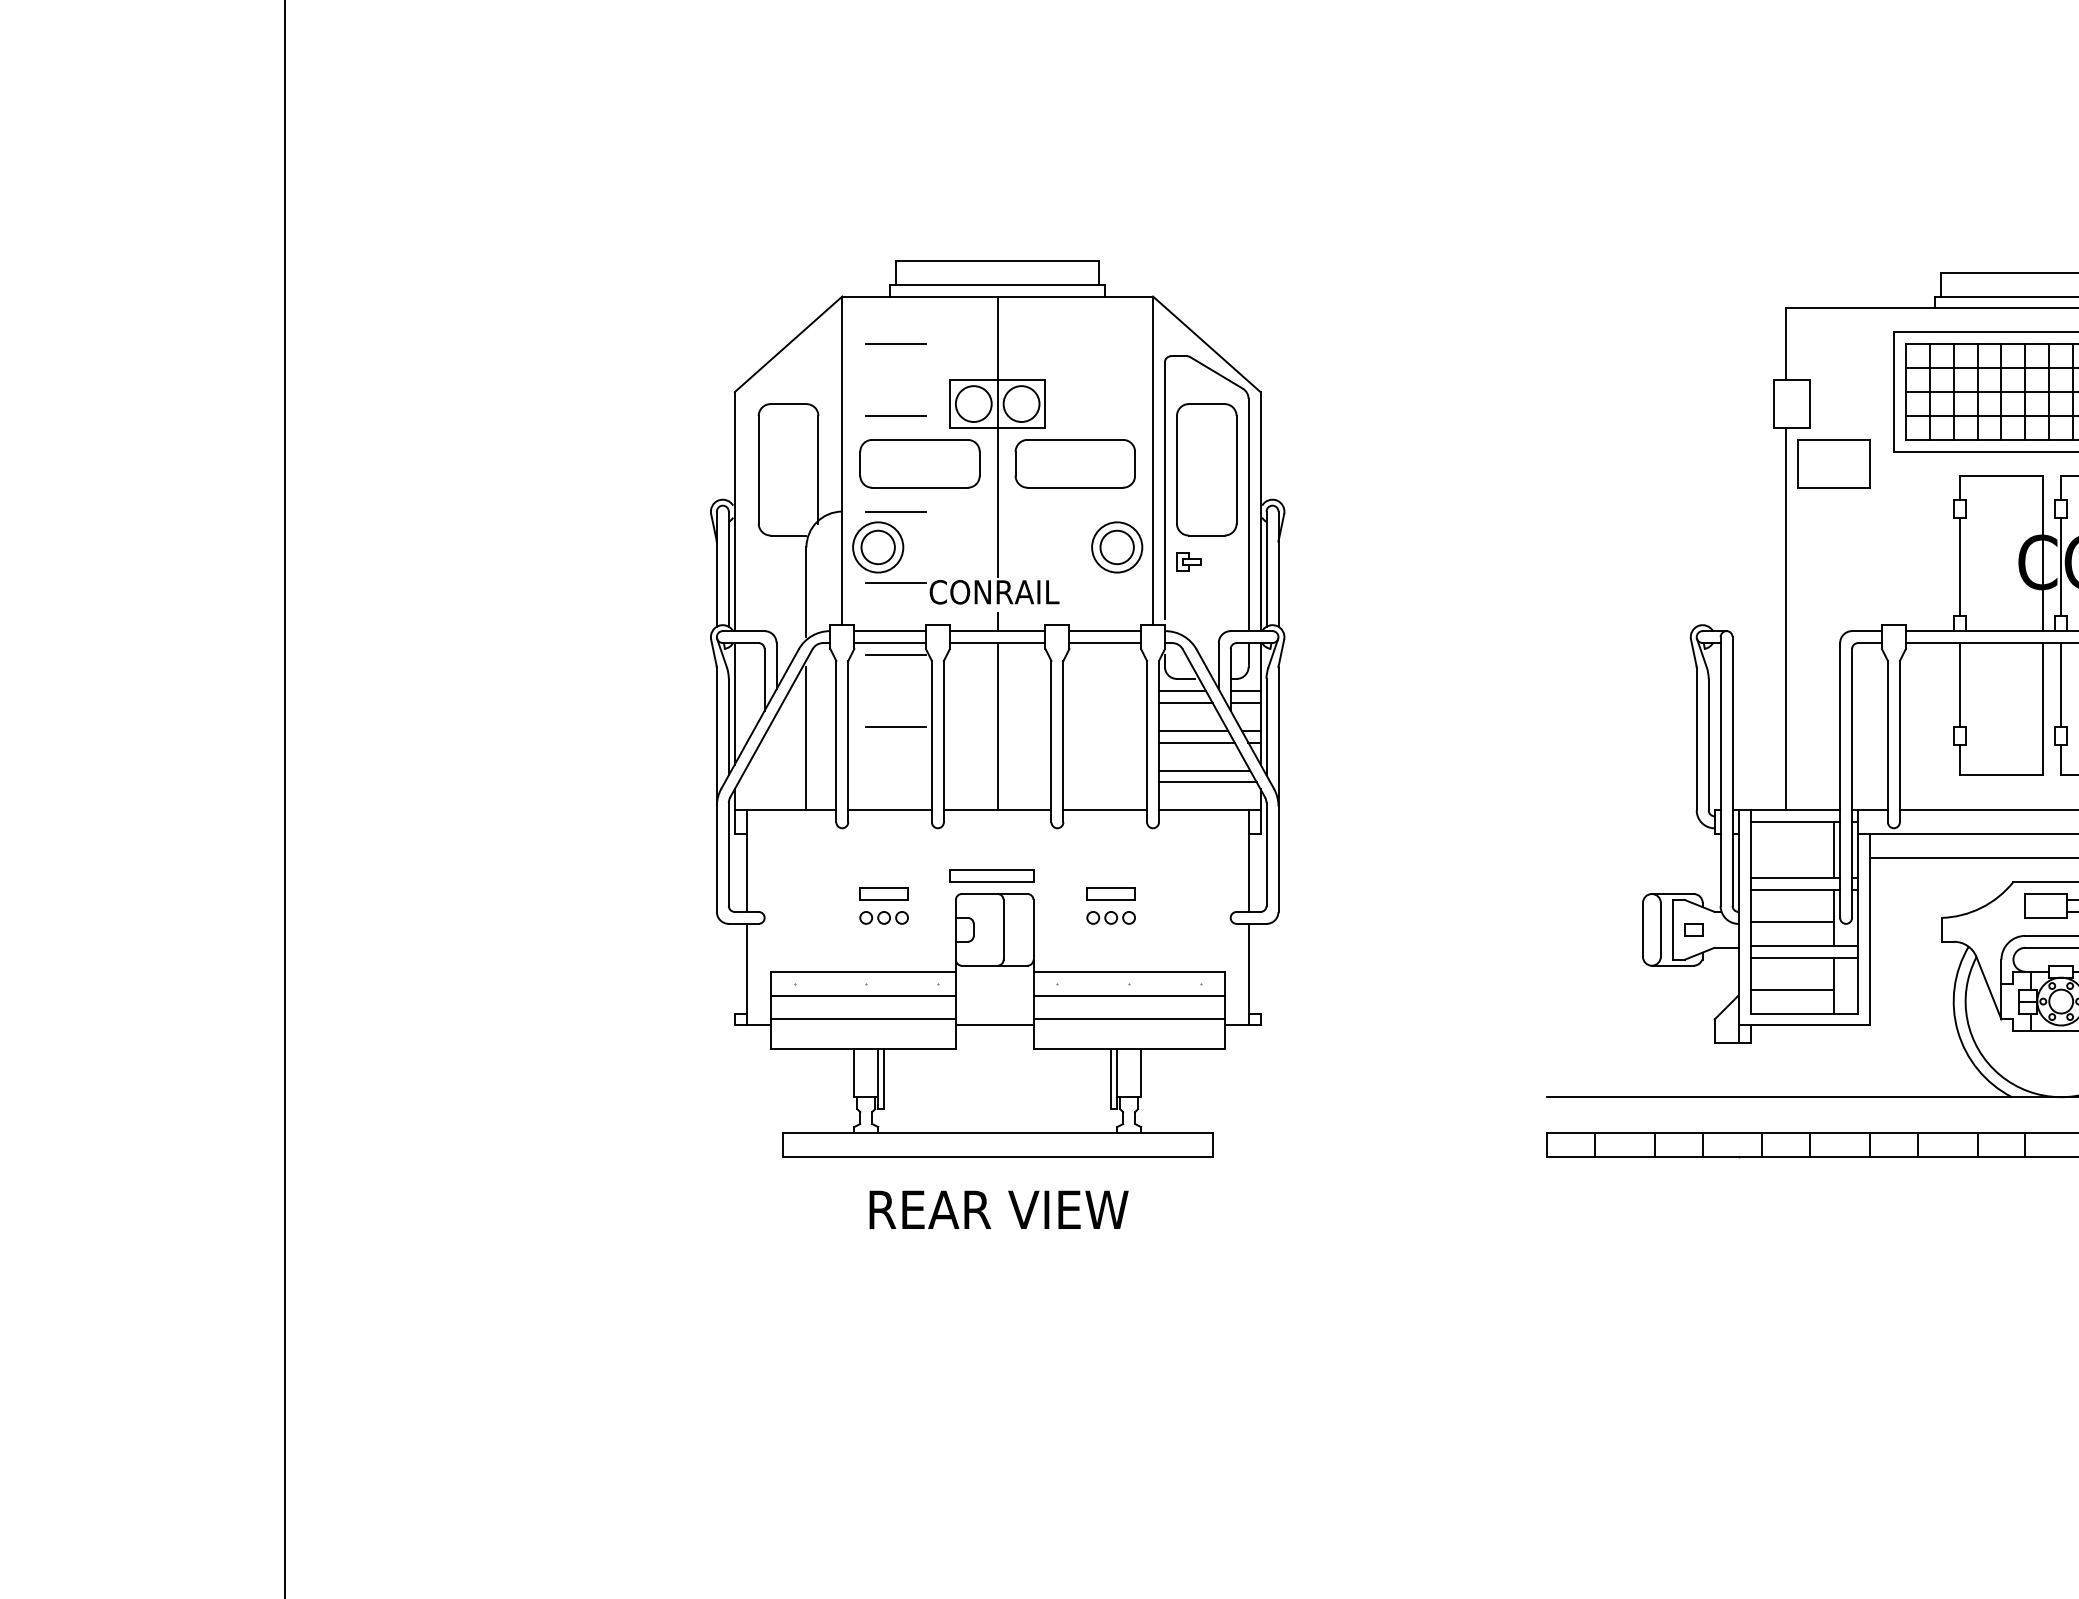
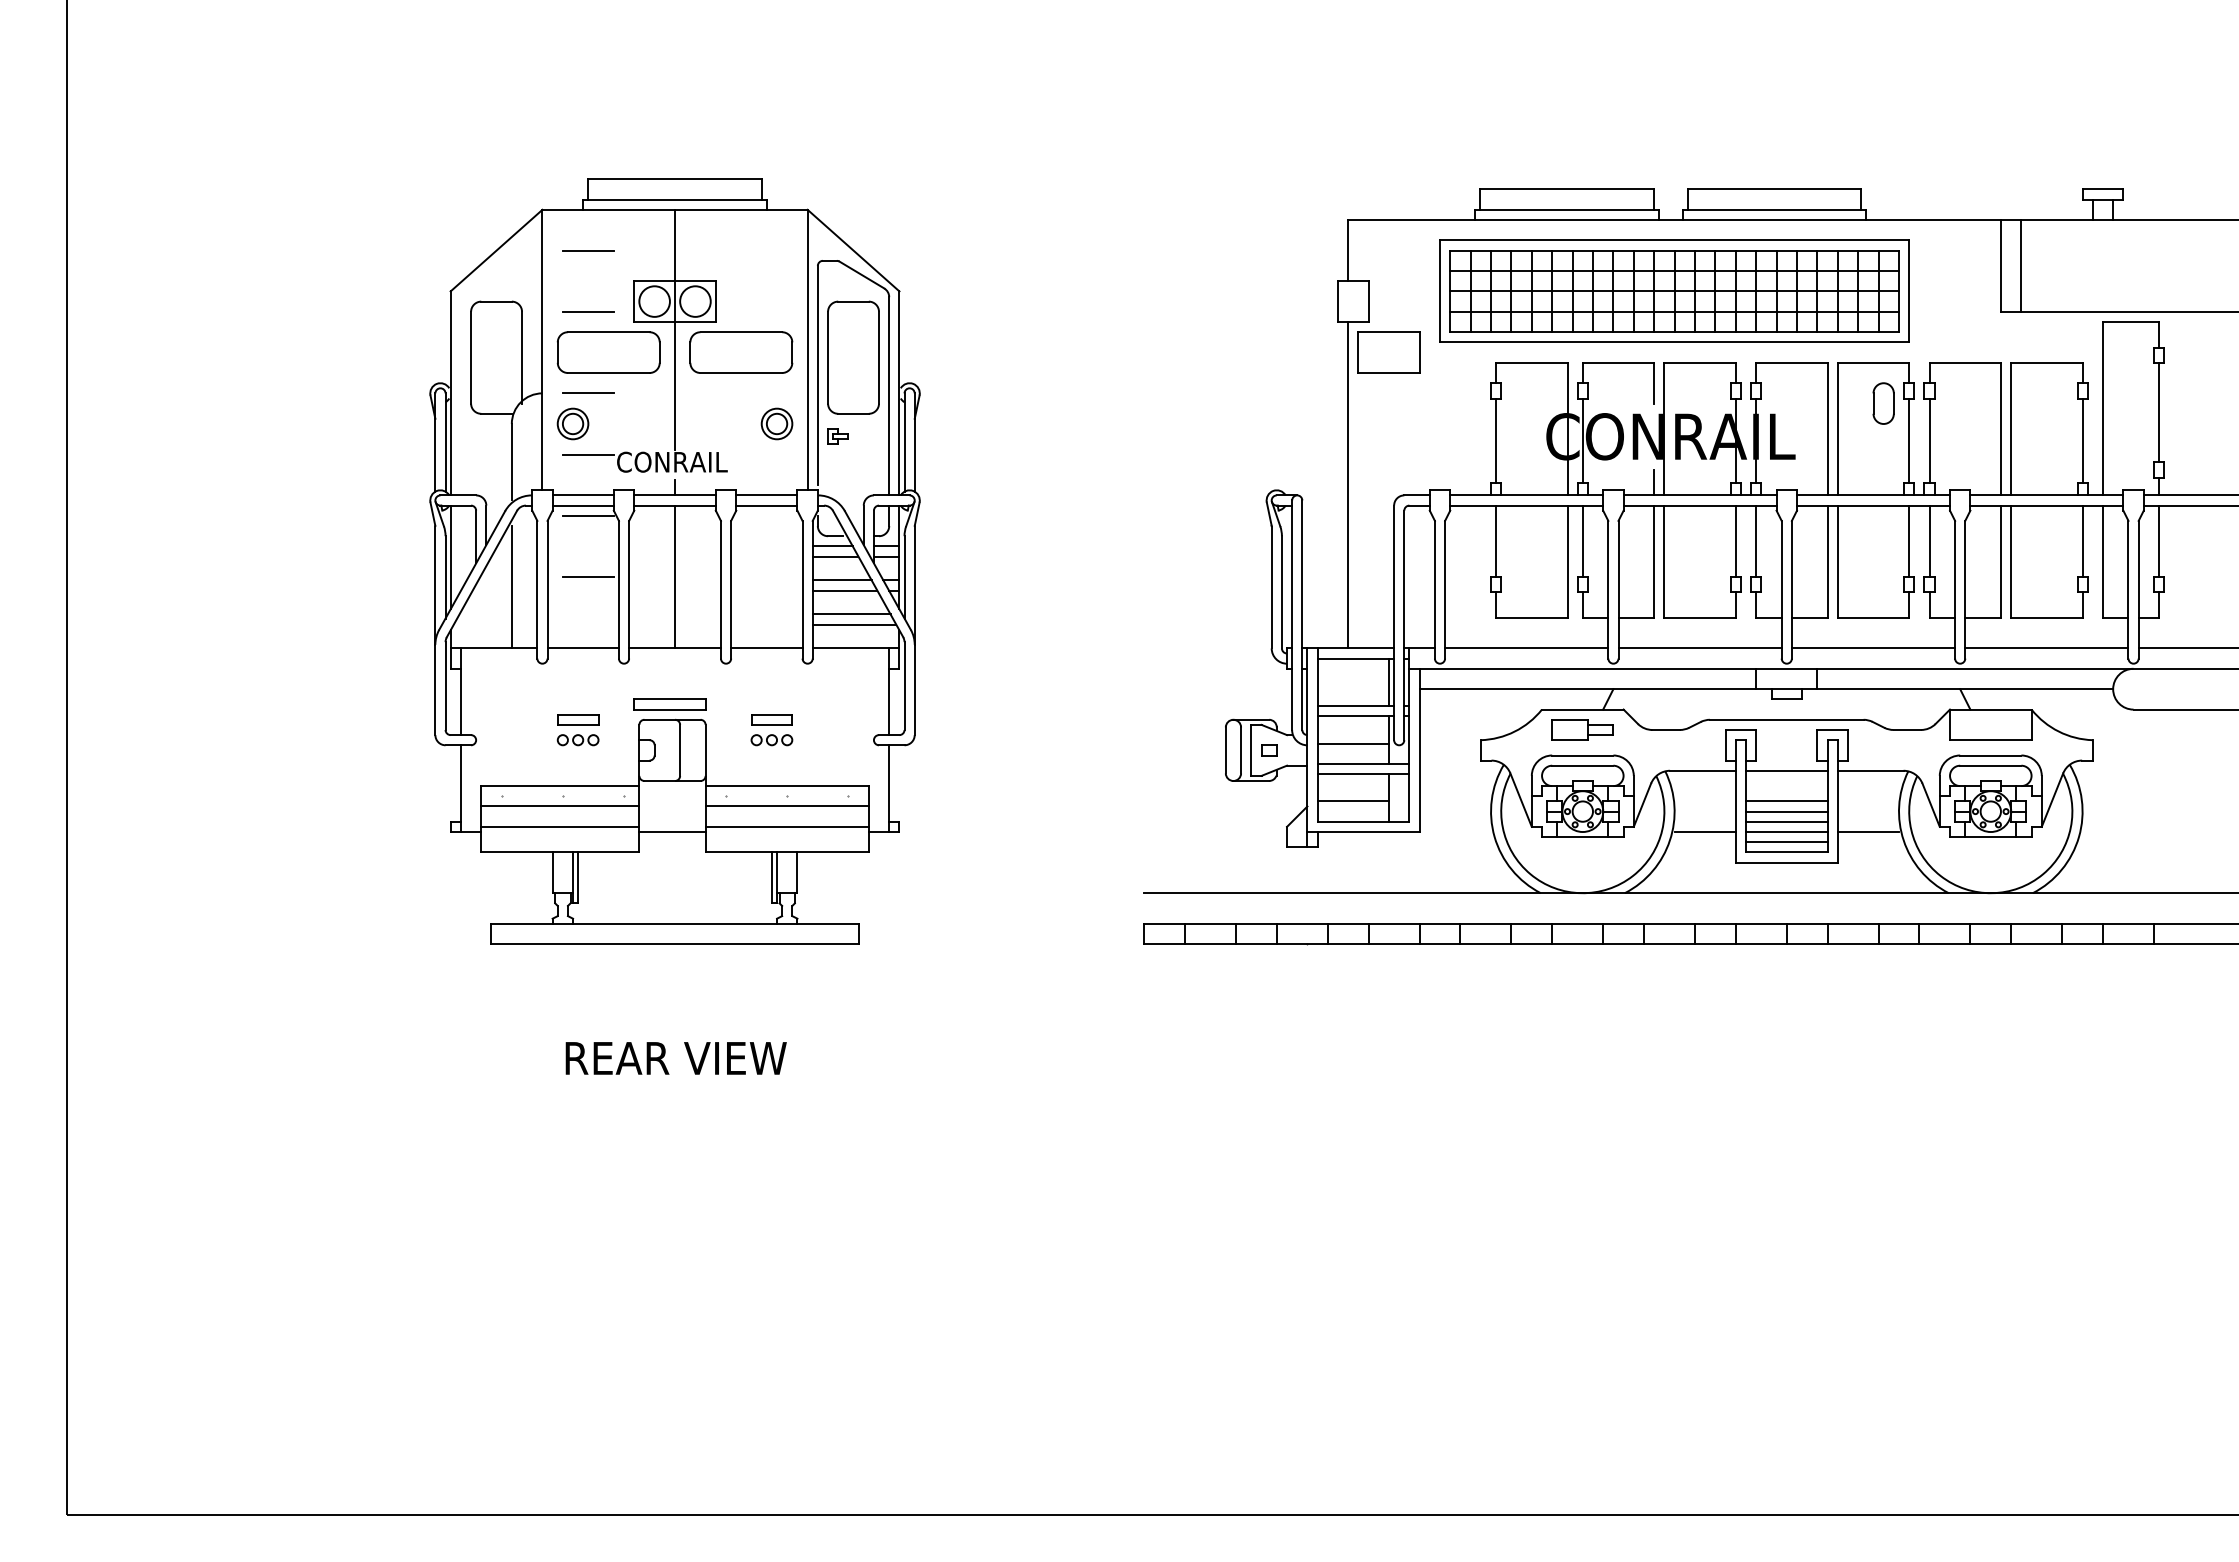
part: (877, 546) -> (572, 423), size x0.71
part: (1116, 546) -> (776, 423), size x0.71
text: (998, 1210) -> (675, 1058), moved

